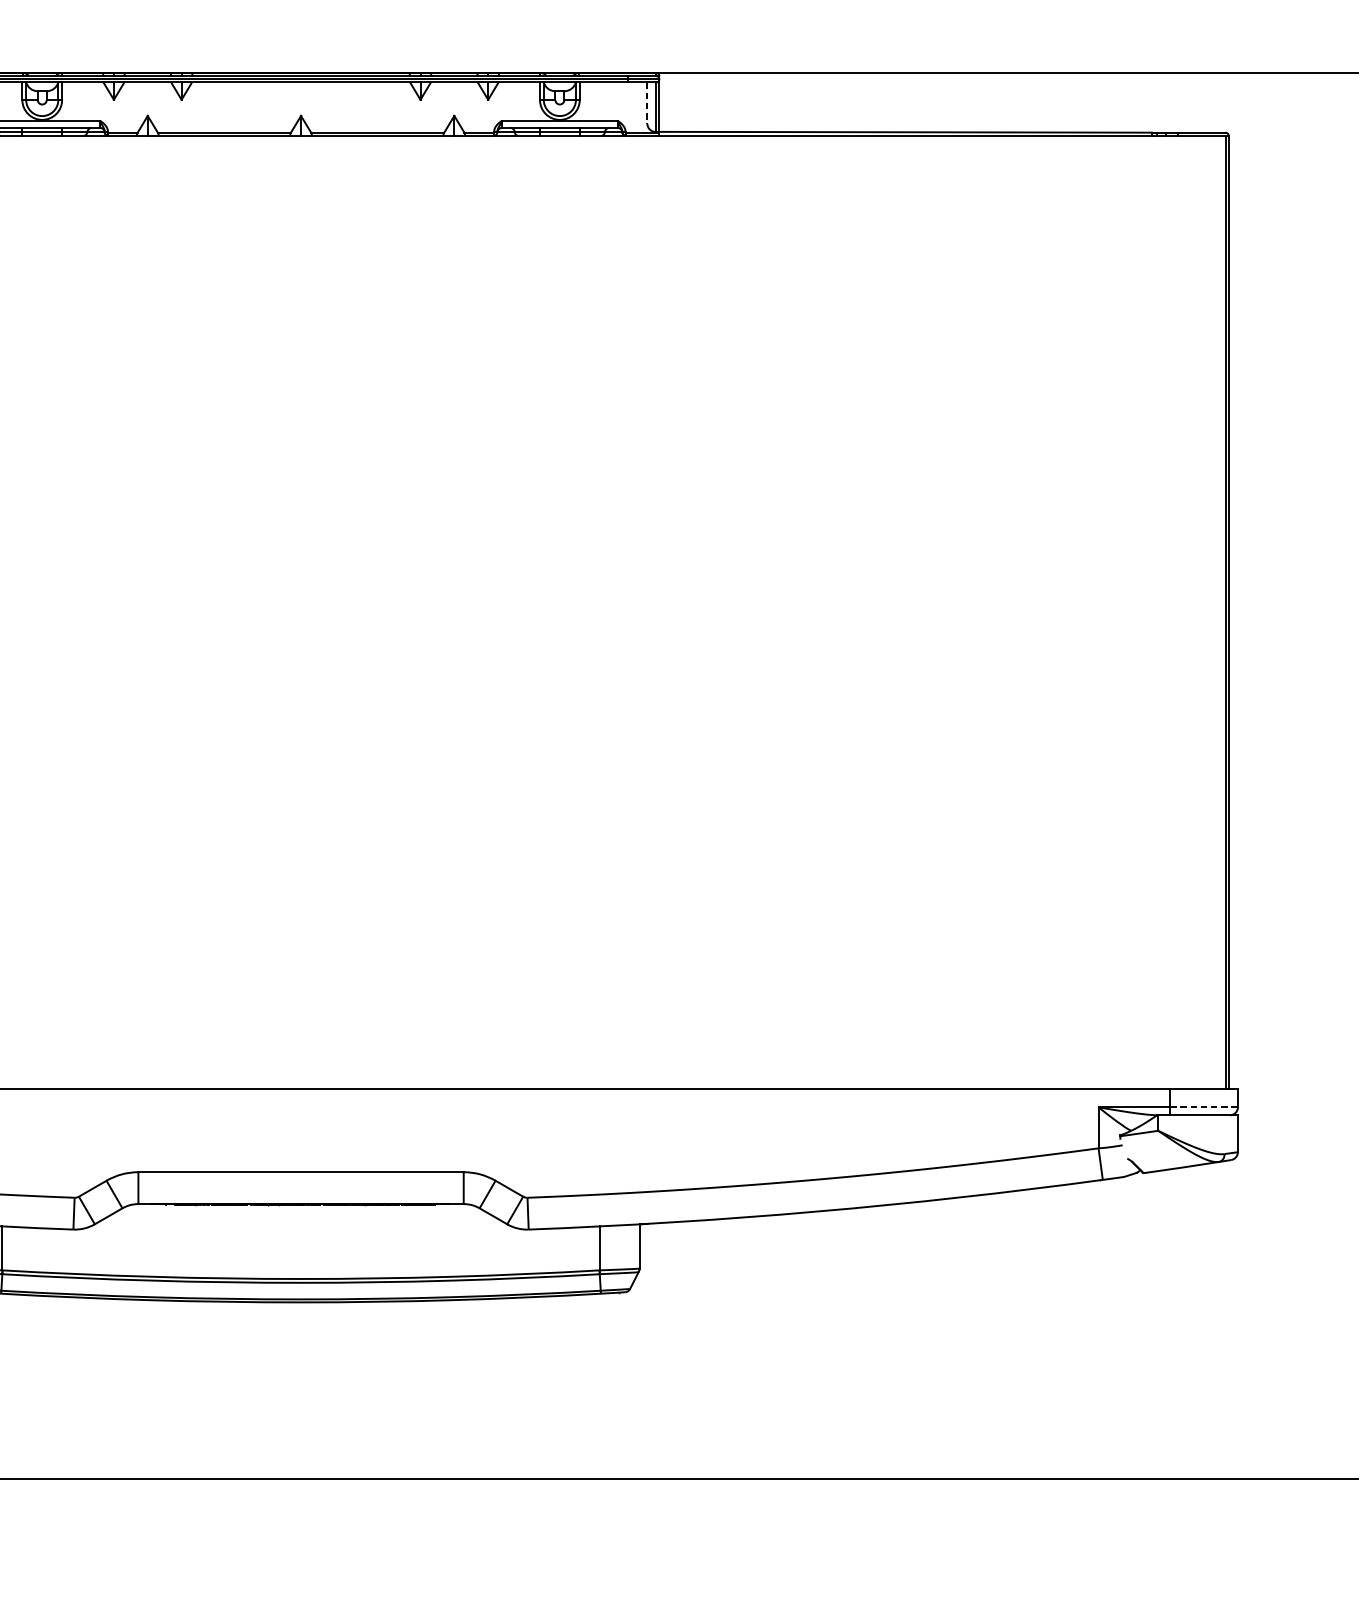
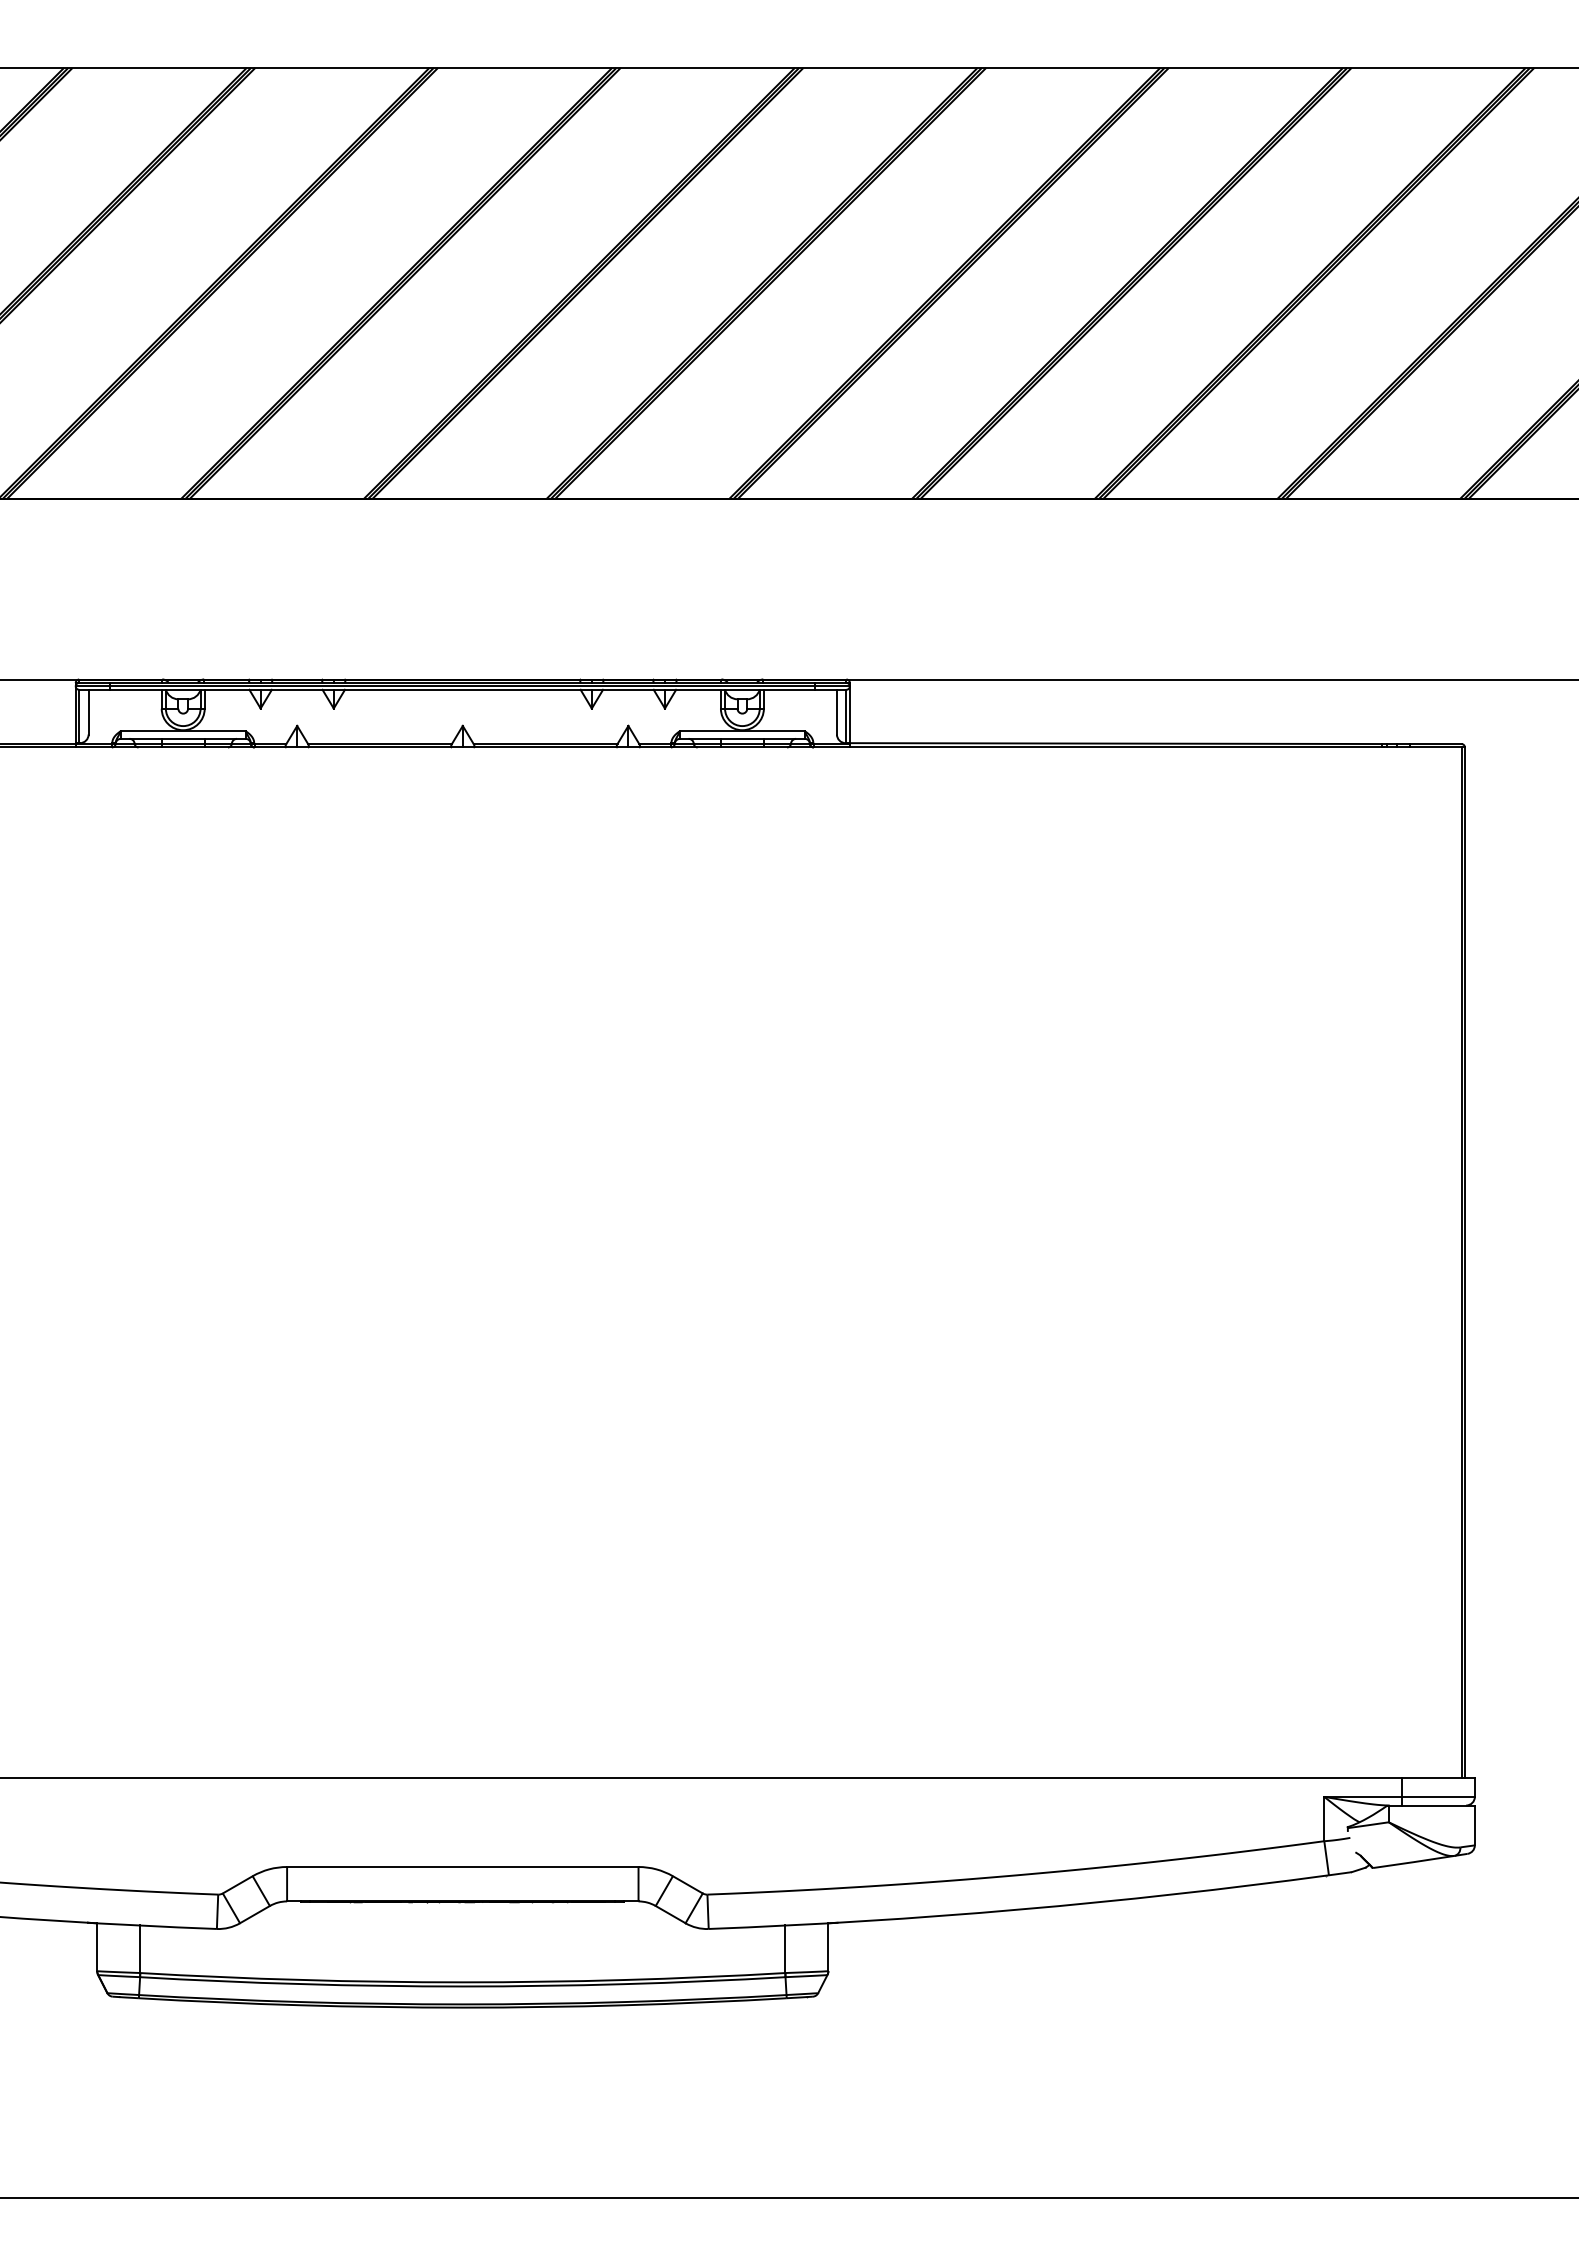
line: (647, 103) -> (837, 712), dashed -> solid
line: (1204, 1106) -> (1438, 1796), dashed -> solid

